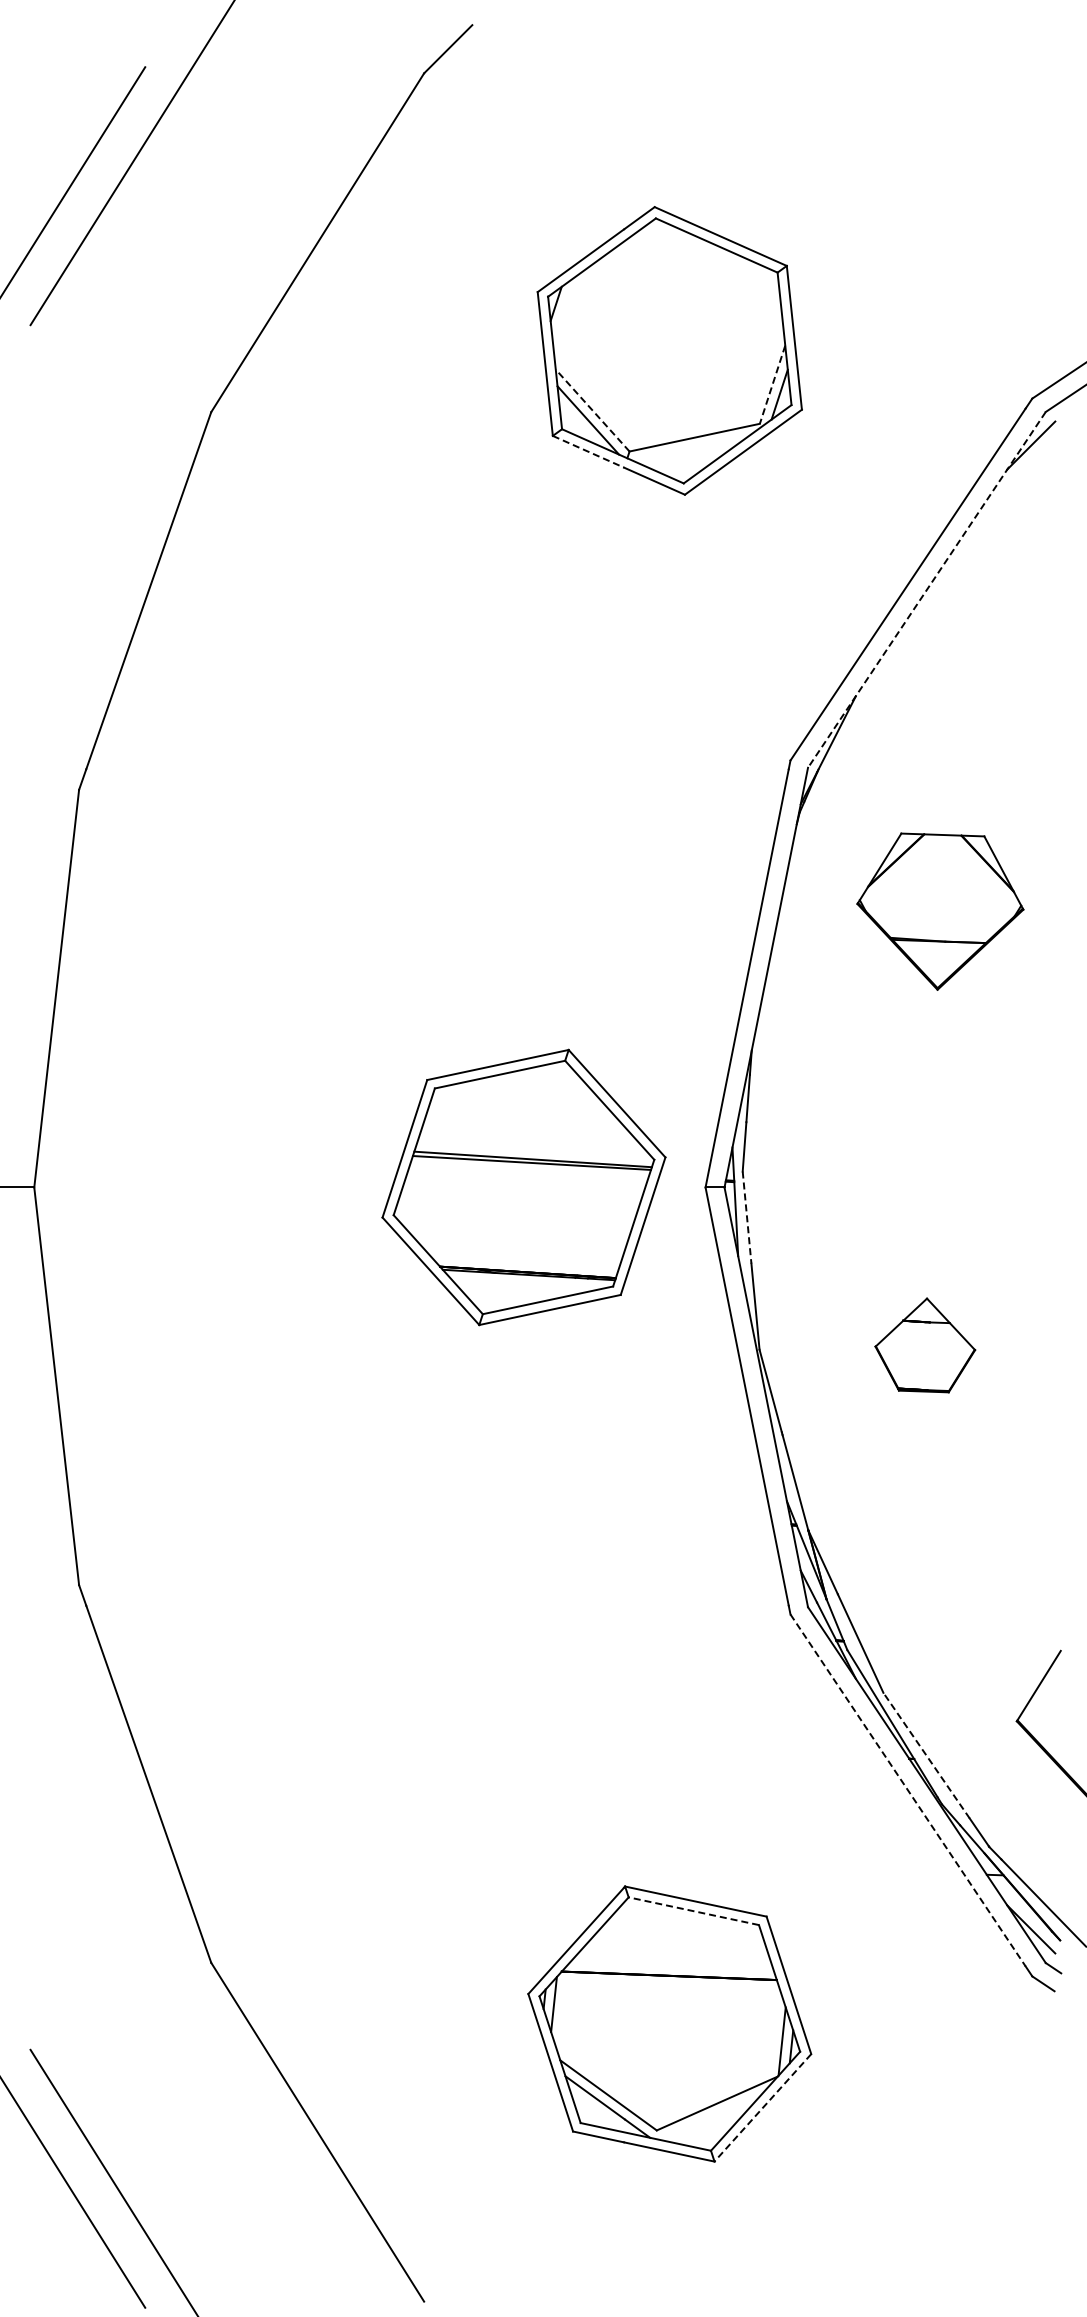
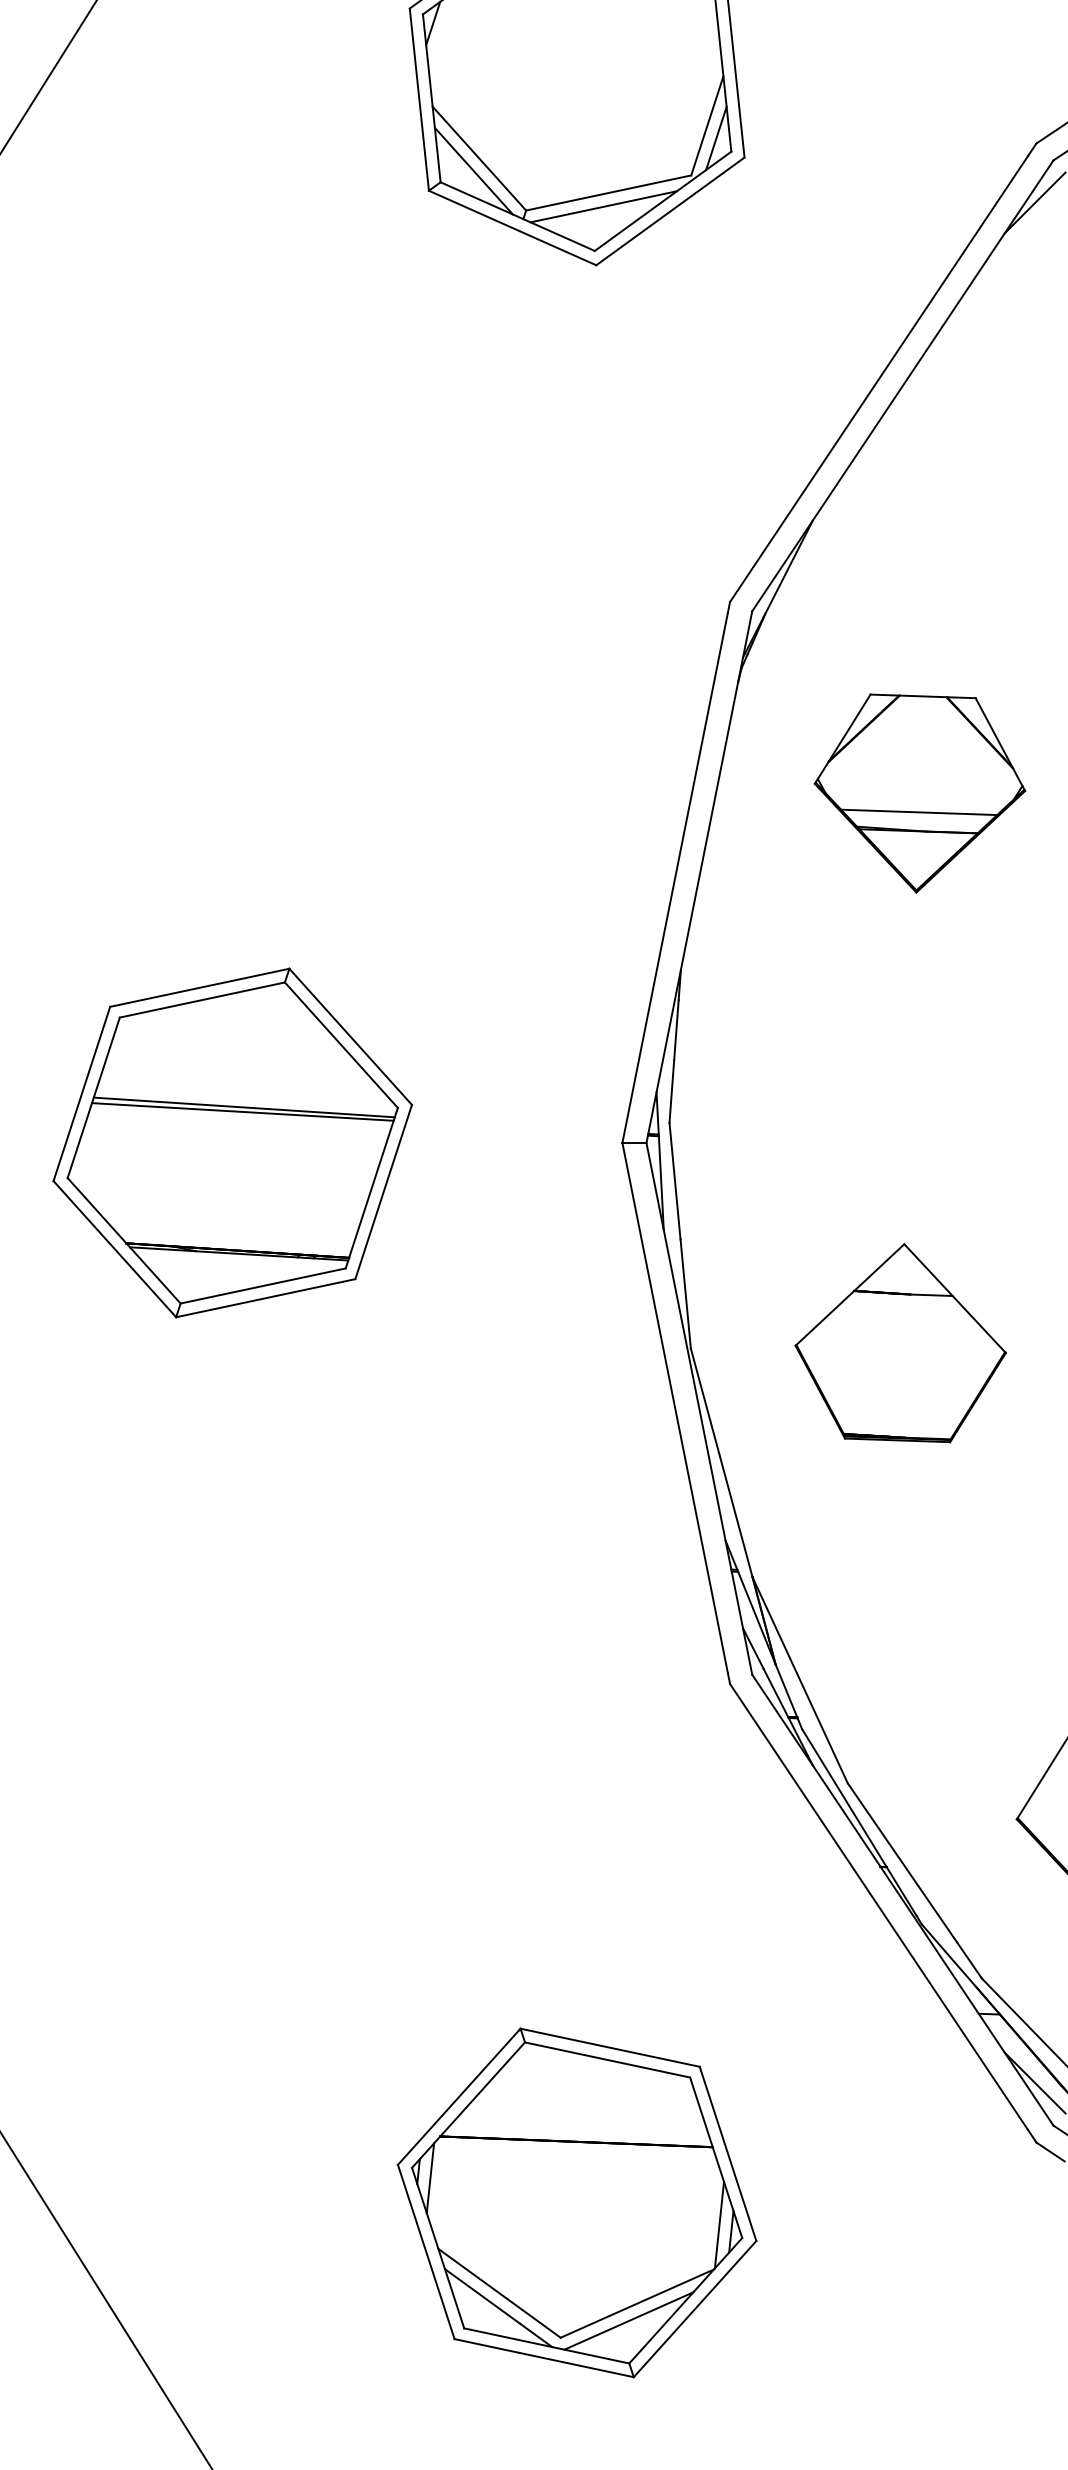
line: (772, 385) -> (707, 126), dashed -> solid
line: (592, 410) -> (479, 158), dashed -> solid
line: (690, 448) -> (603, 206), added
line: (588, 451) -> (474, 210), dashed -> solid
line: (926, 589) -> (902, 385), dashed -> solid
line: (939, 926) -> (918, 812), added
part: (523, 1187) -> (232, 1143), moved
line: (747, 1218) -> (675, 1182), dashed -> solid
part: (925, 1345) -> (901, 1343), size x1.67
line: (926, 1755) -> (902, 1862), dashed -> solid
line: (908, 1790) -> (879, 1907), dashed -> solid
line: (693, 1911) -> (607, 2060), dashed -> solid
line: (762, 2108) -> (694, 2309), dashed -> solid
line: (710, 2116) -> (628, 2320), added

